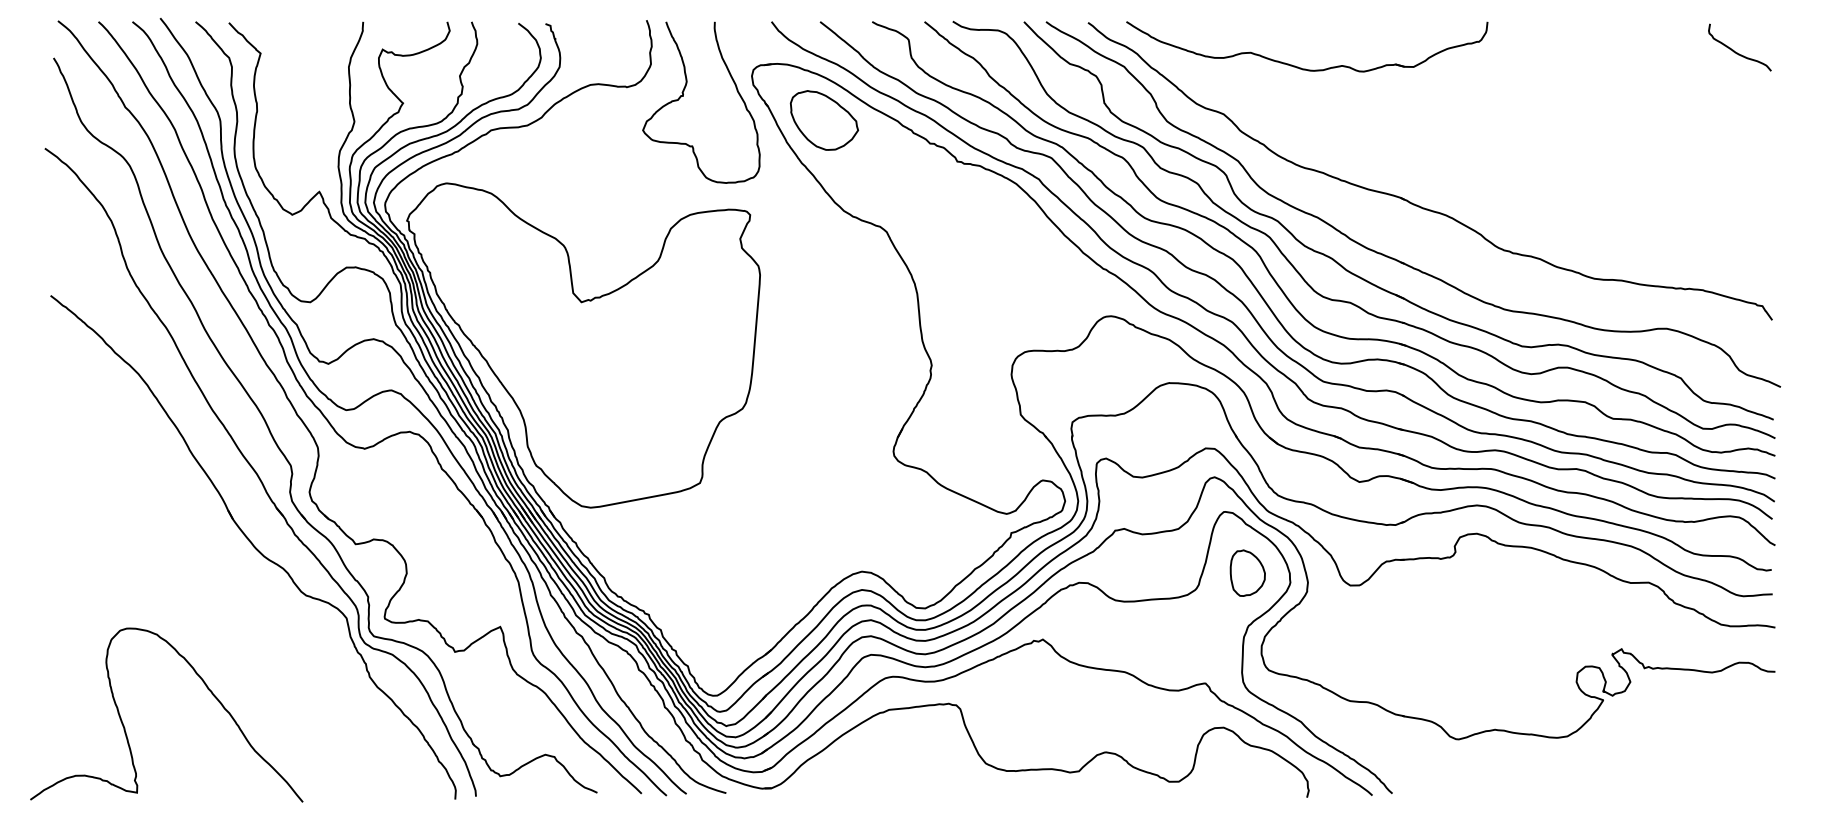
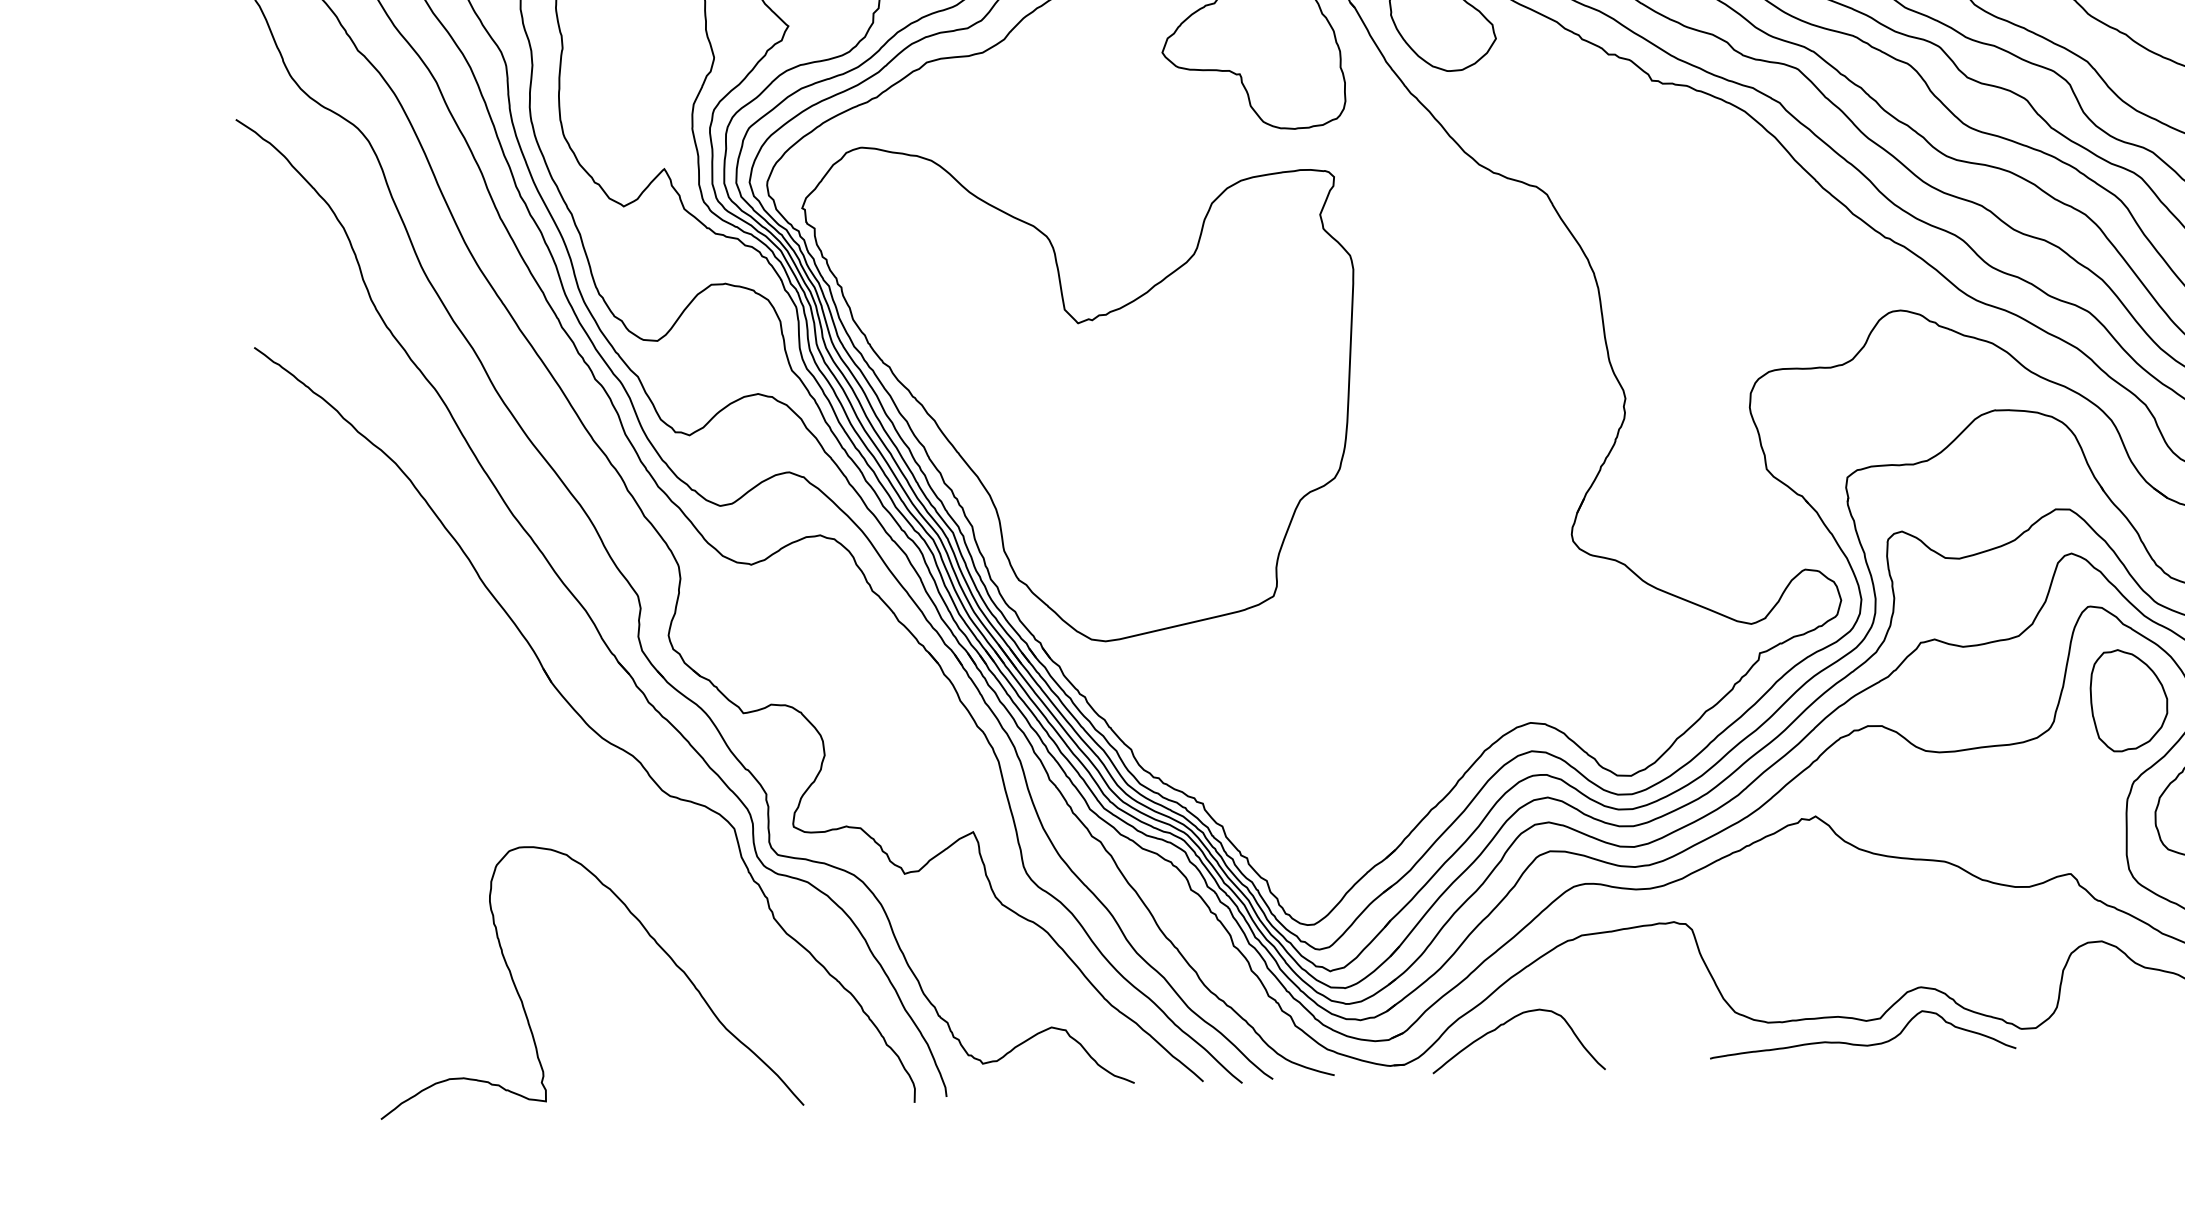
part: (1247, 572) -> (2128, 699), size x1.43
curve: (125, 728) -> (523, 1002), moved
curve: (837, 765) -> (1505, 1025), added
curve: (1063, 786) -> (1857, 1043), added

